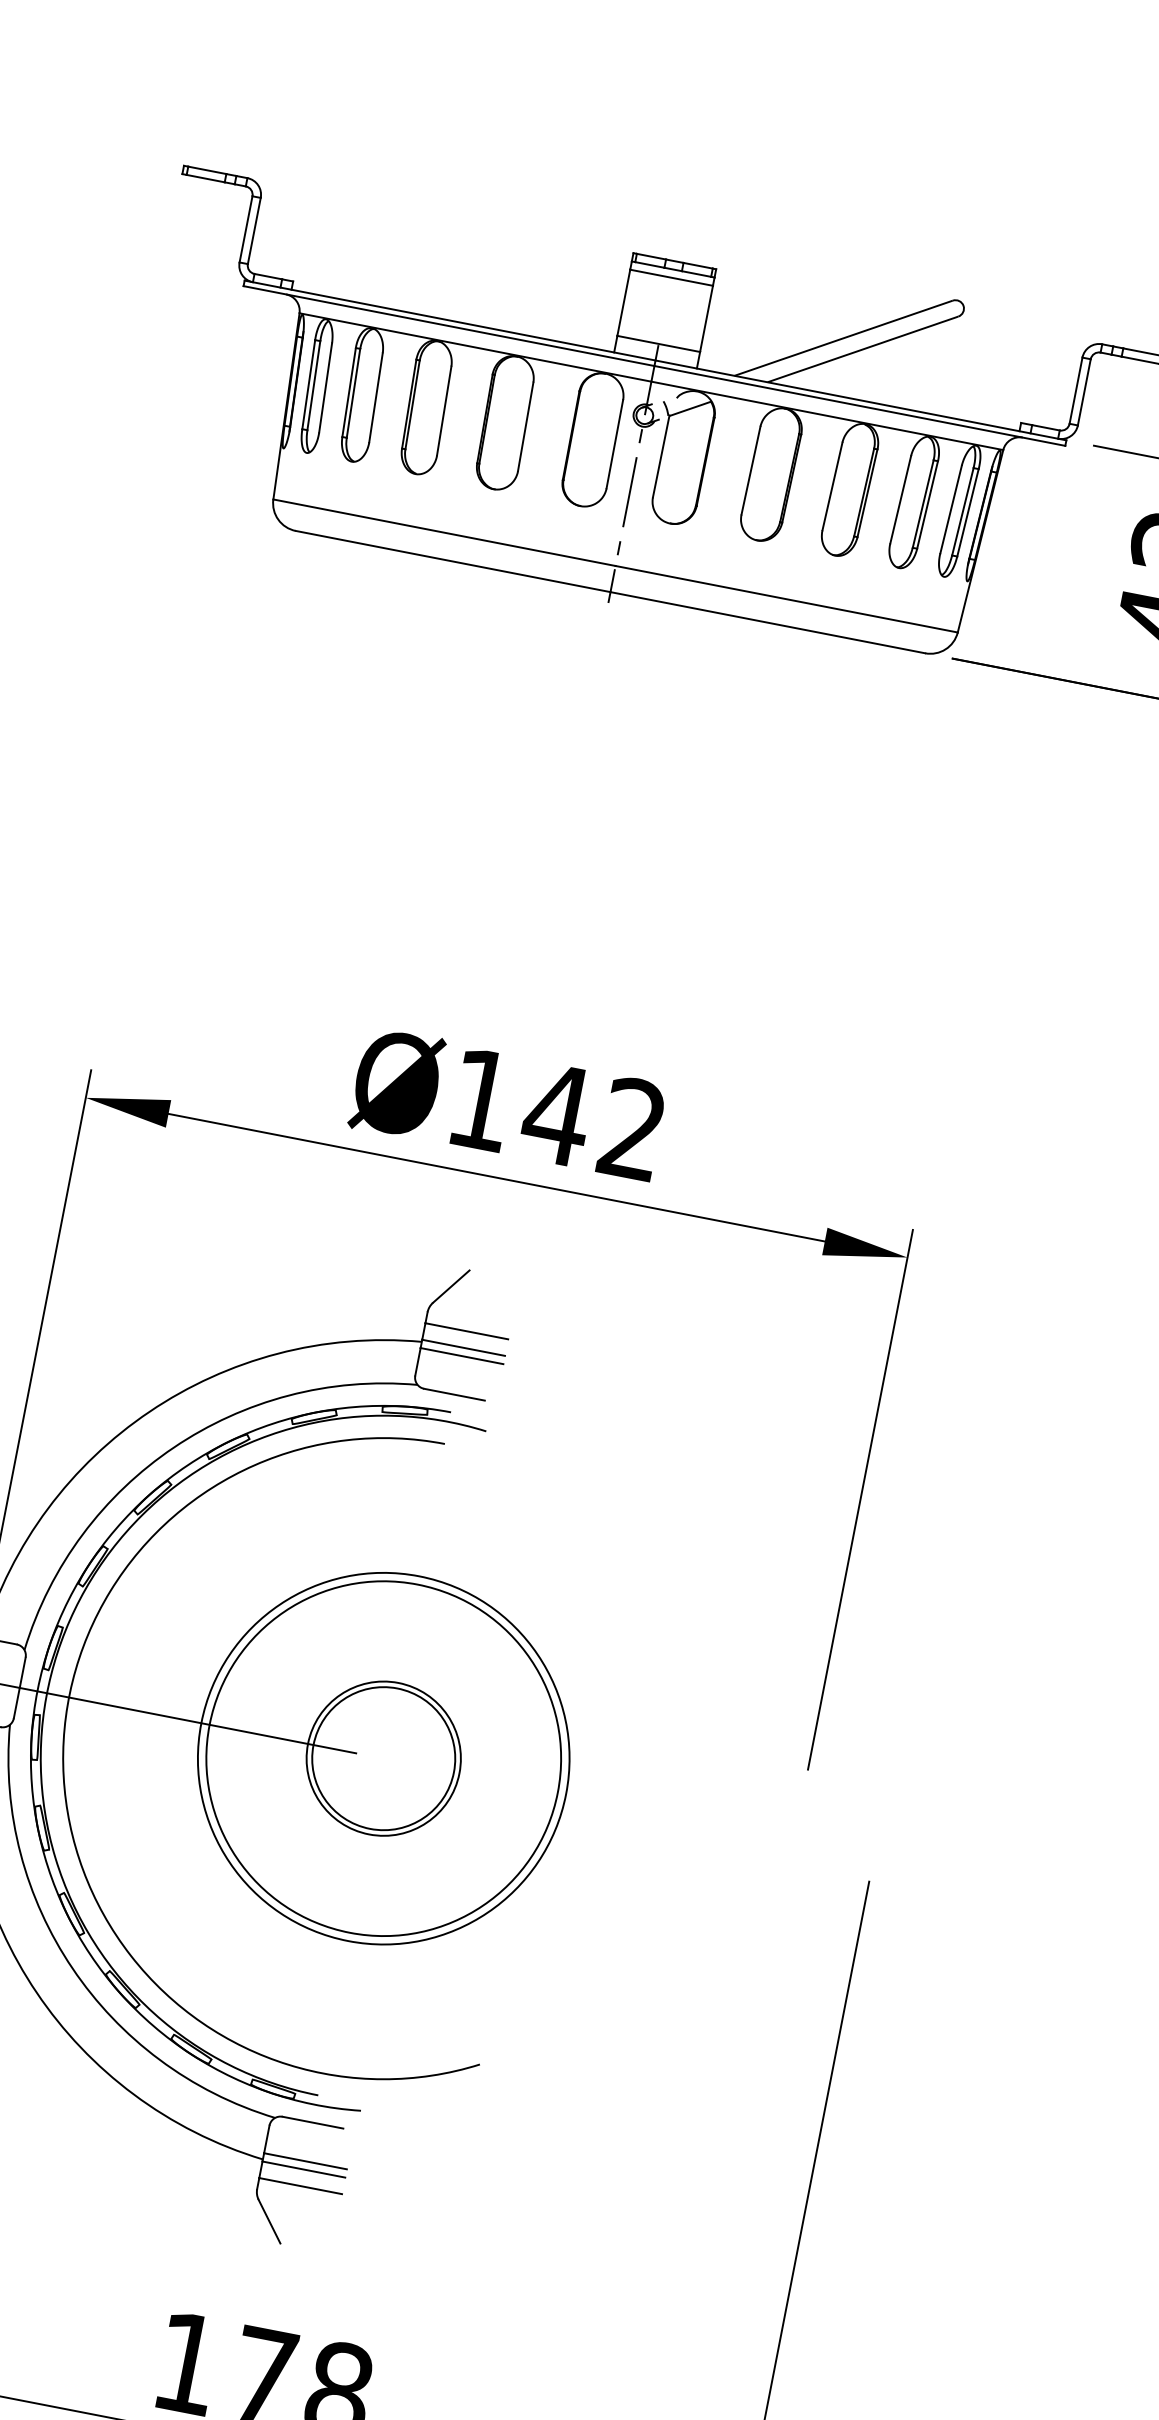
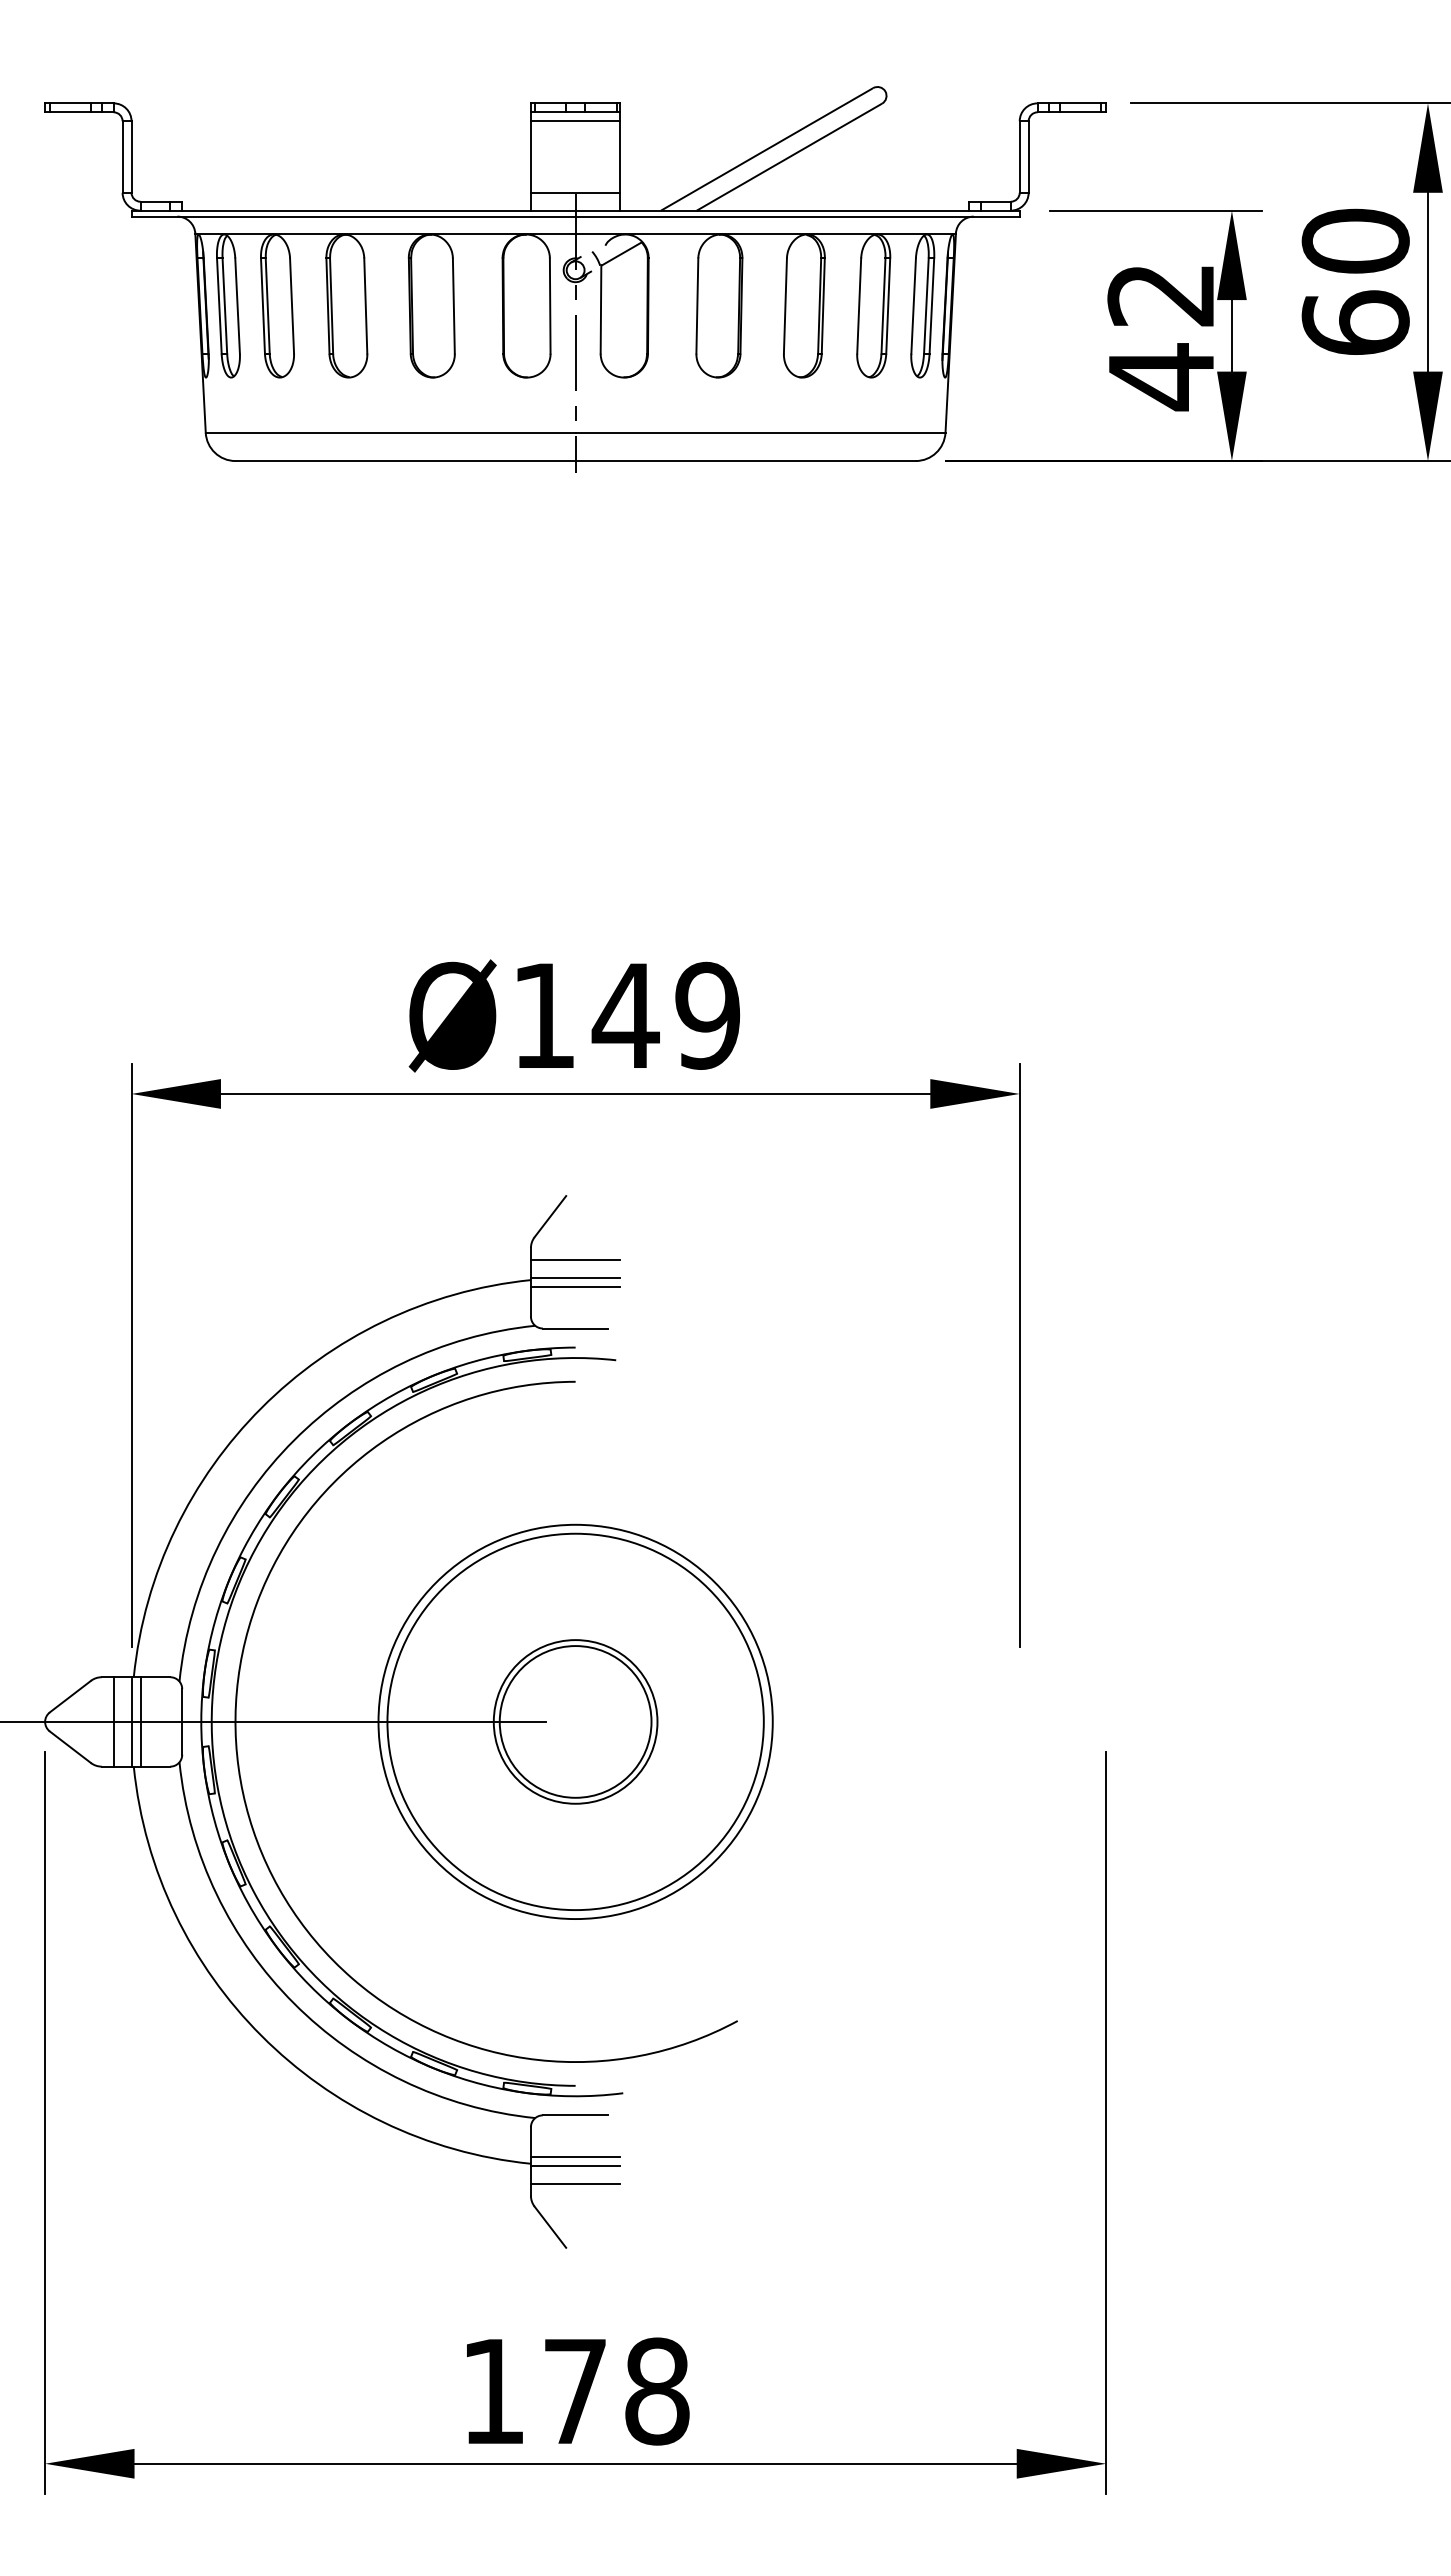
text: (632, 1128) -> (707, 1015), Ø142 -> Ø149

